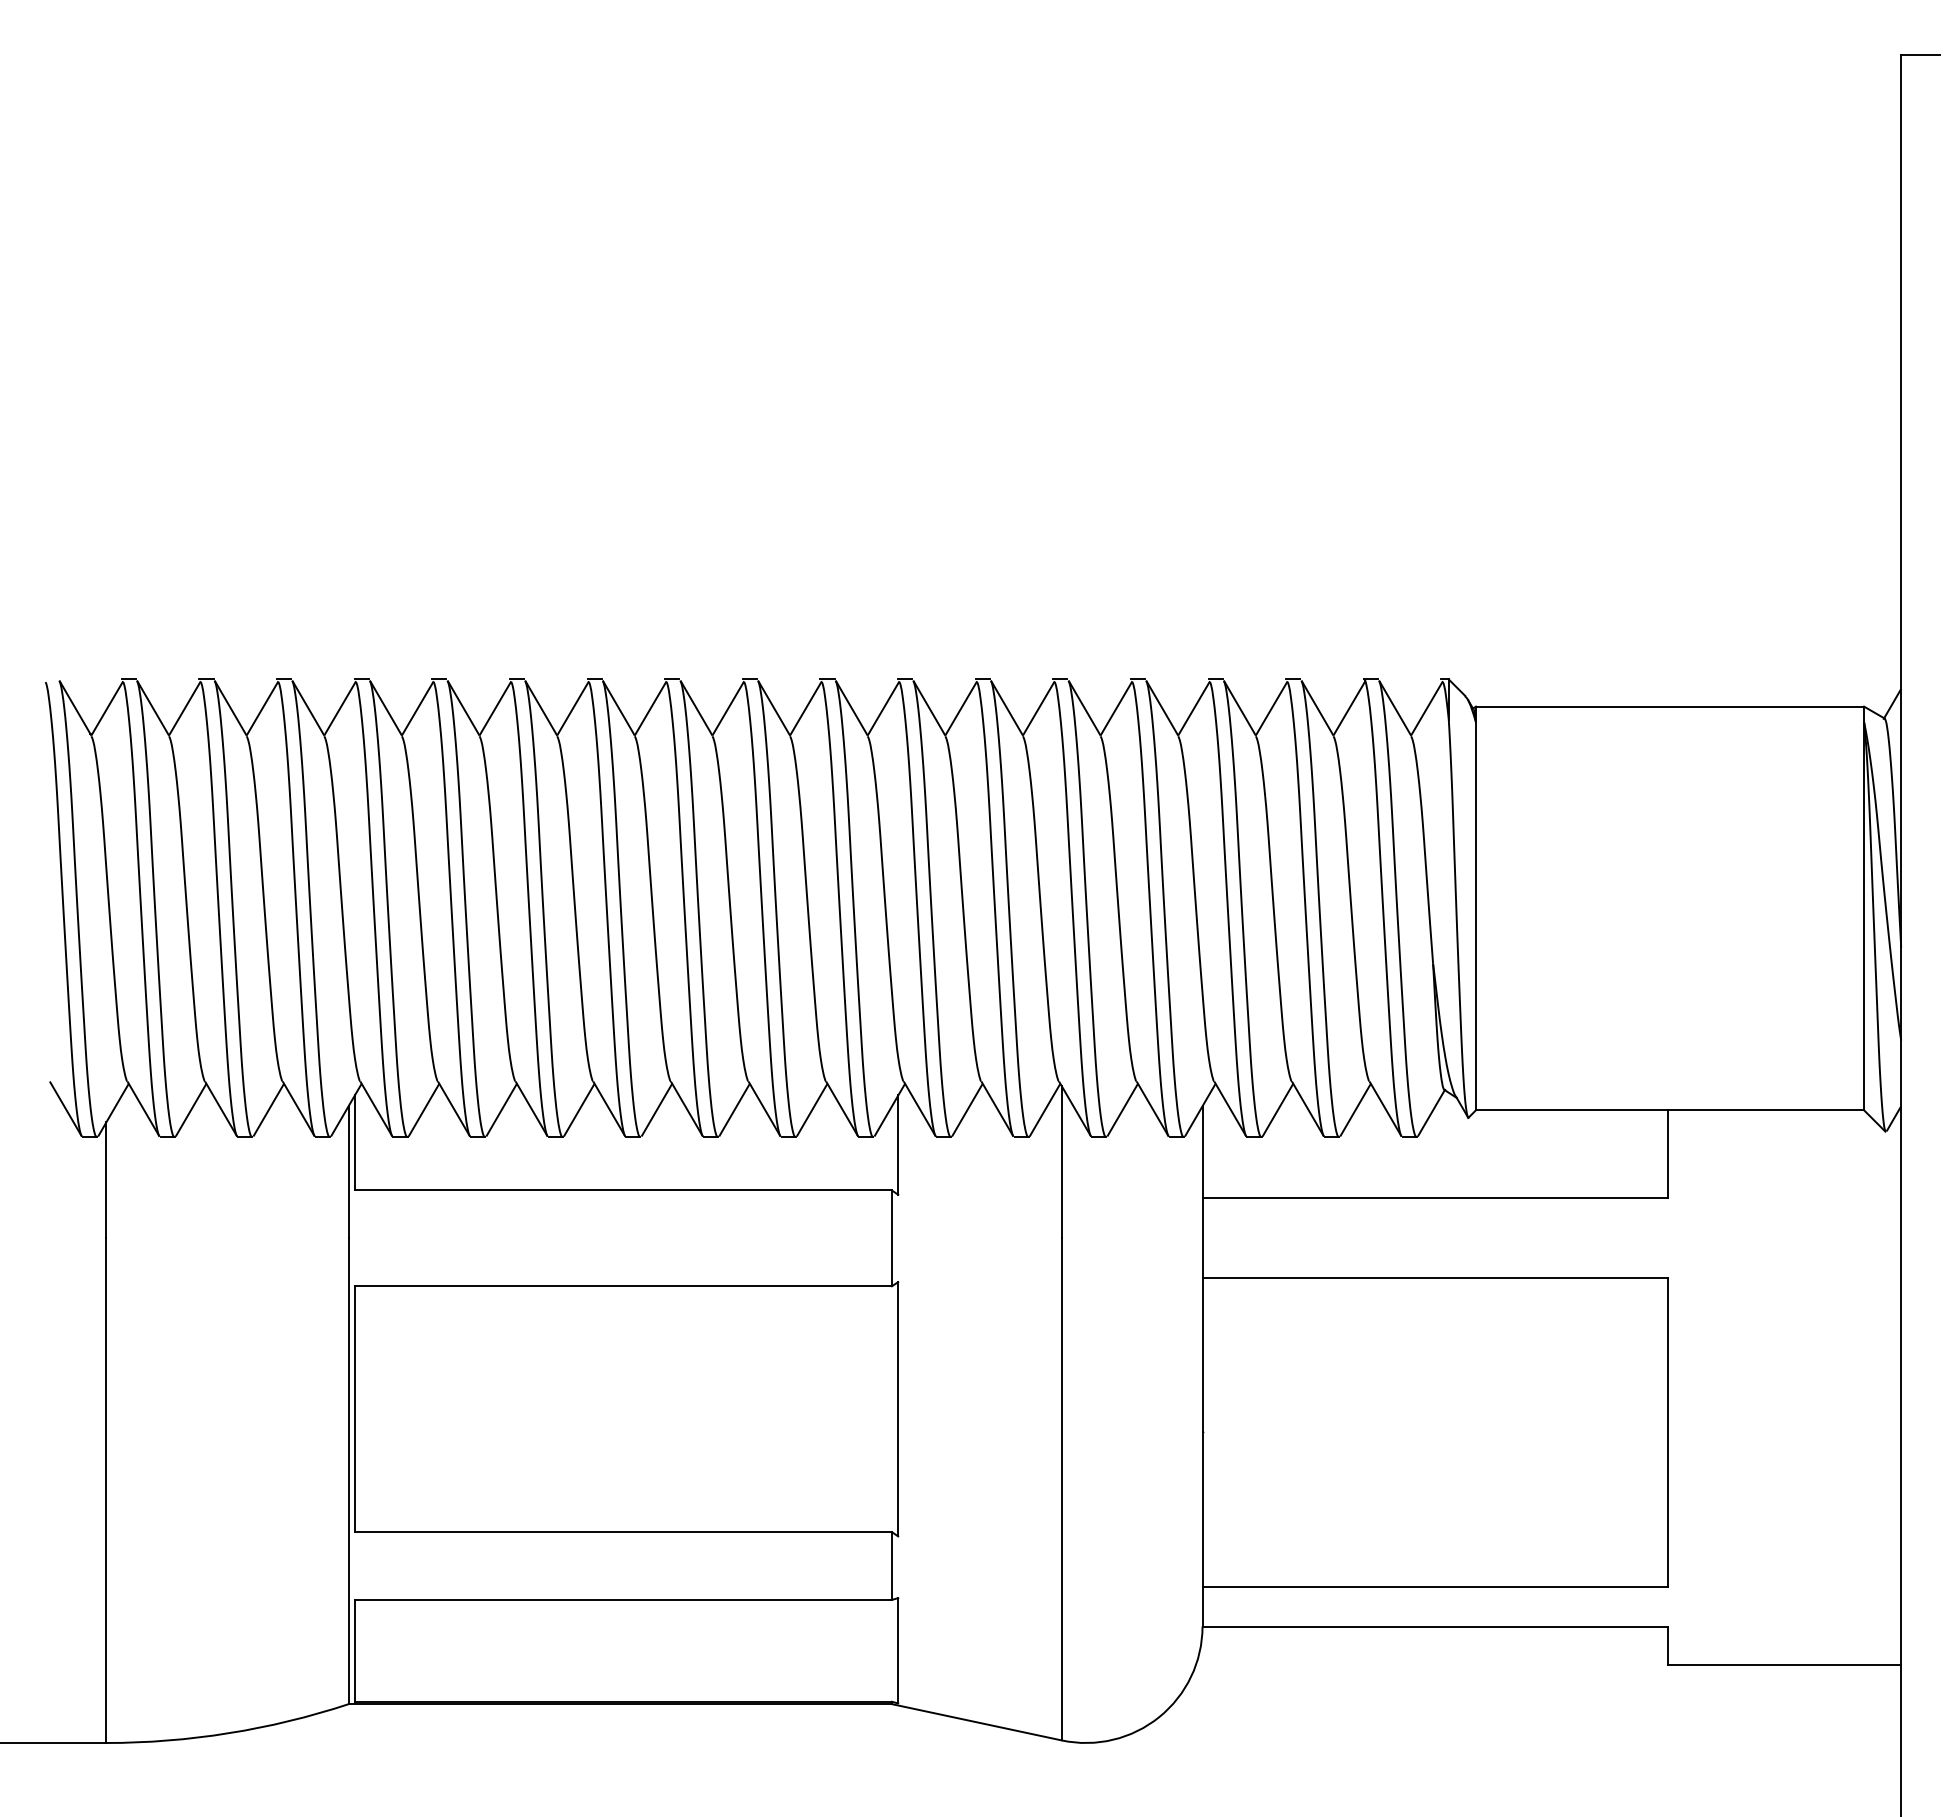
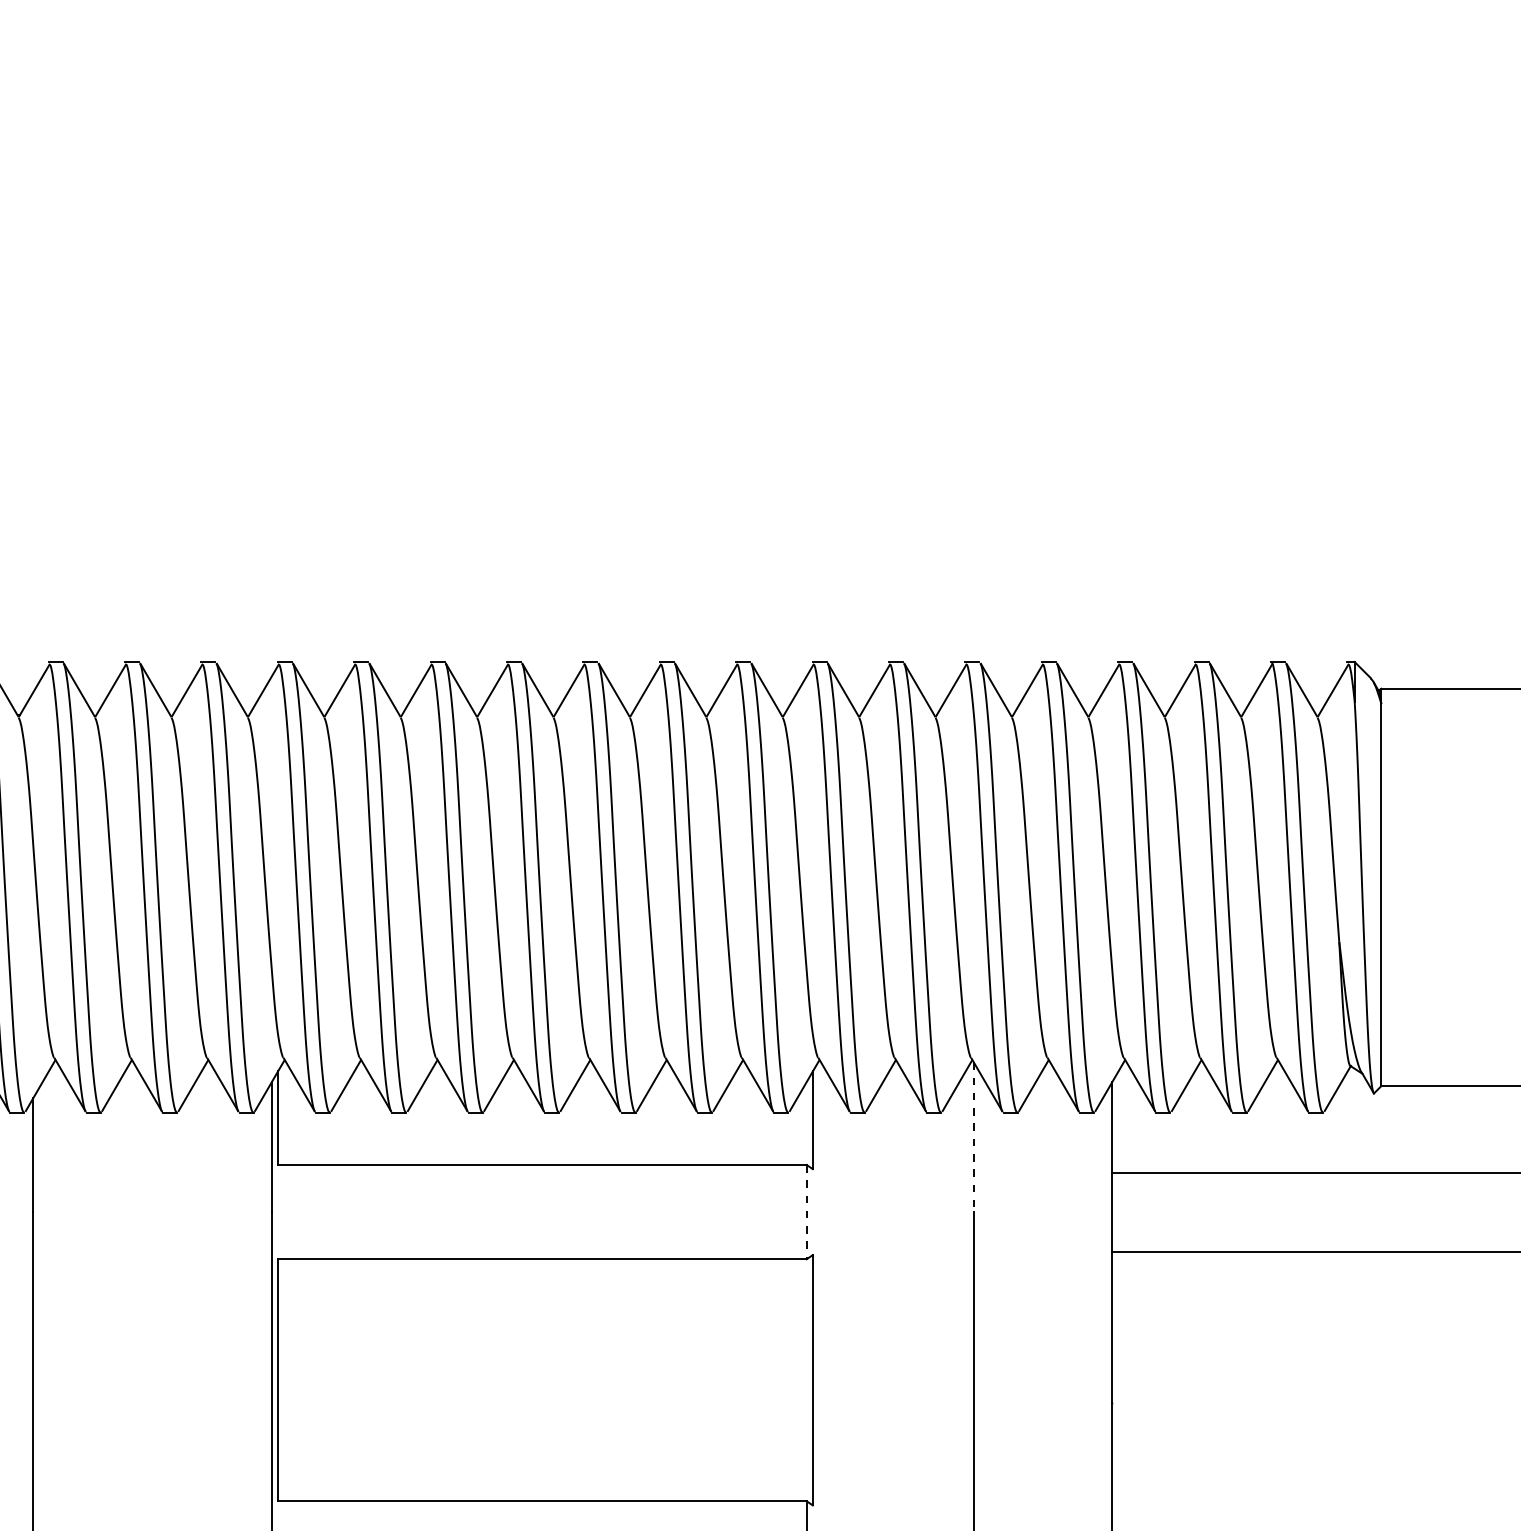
line: (1061, 1162) -> (973, 1137), solid -> dashed
line: (892, 1238) -> (807, 1212), solid -> dashed

